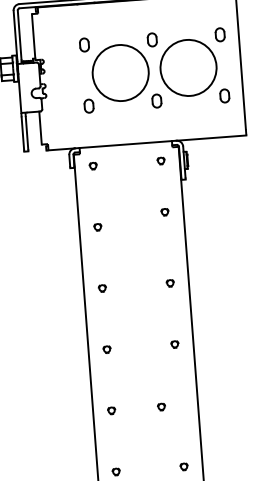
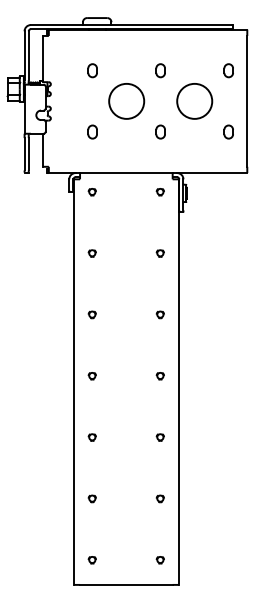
circle: (188, 67) -> (194, 100), size x0.62
circle: (120, 72) -> (126, 100), size x0.62
part: (164, 212) -> (159, 253), moved
part: (160, 407) -> (159, 437), moved

